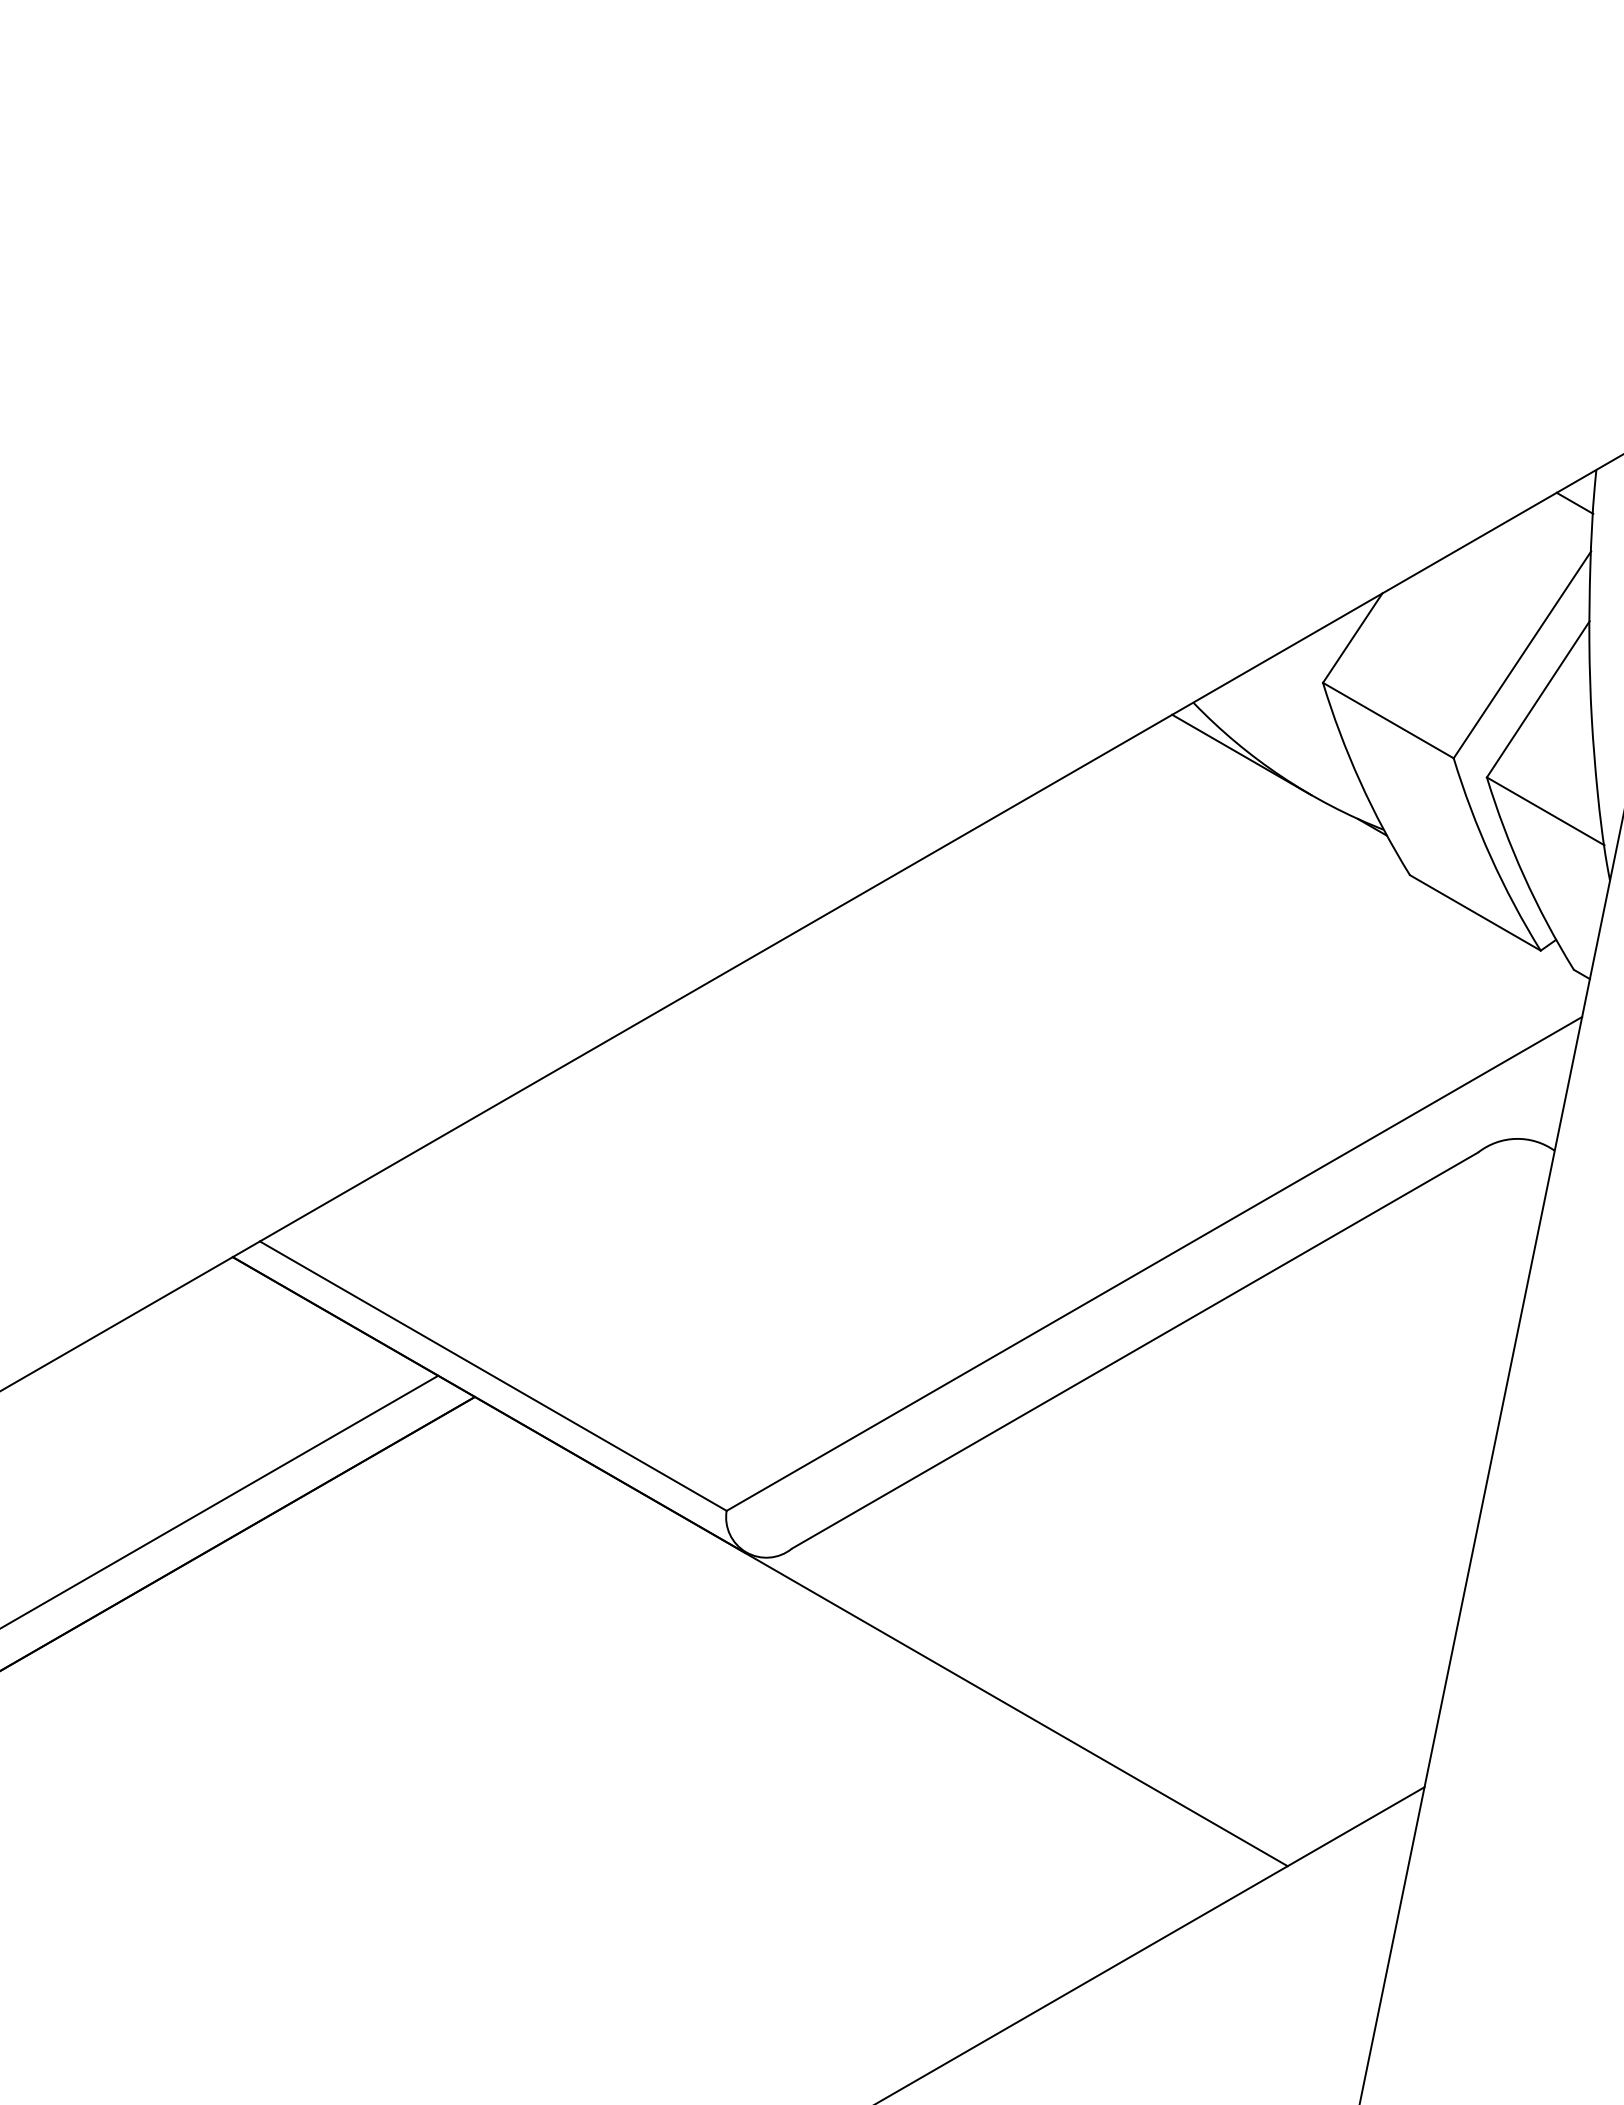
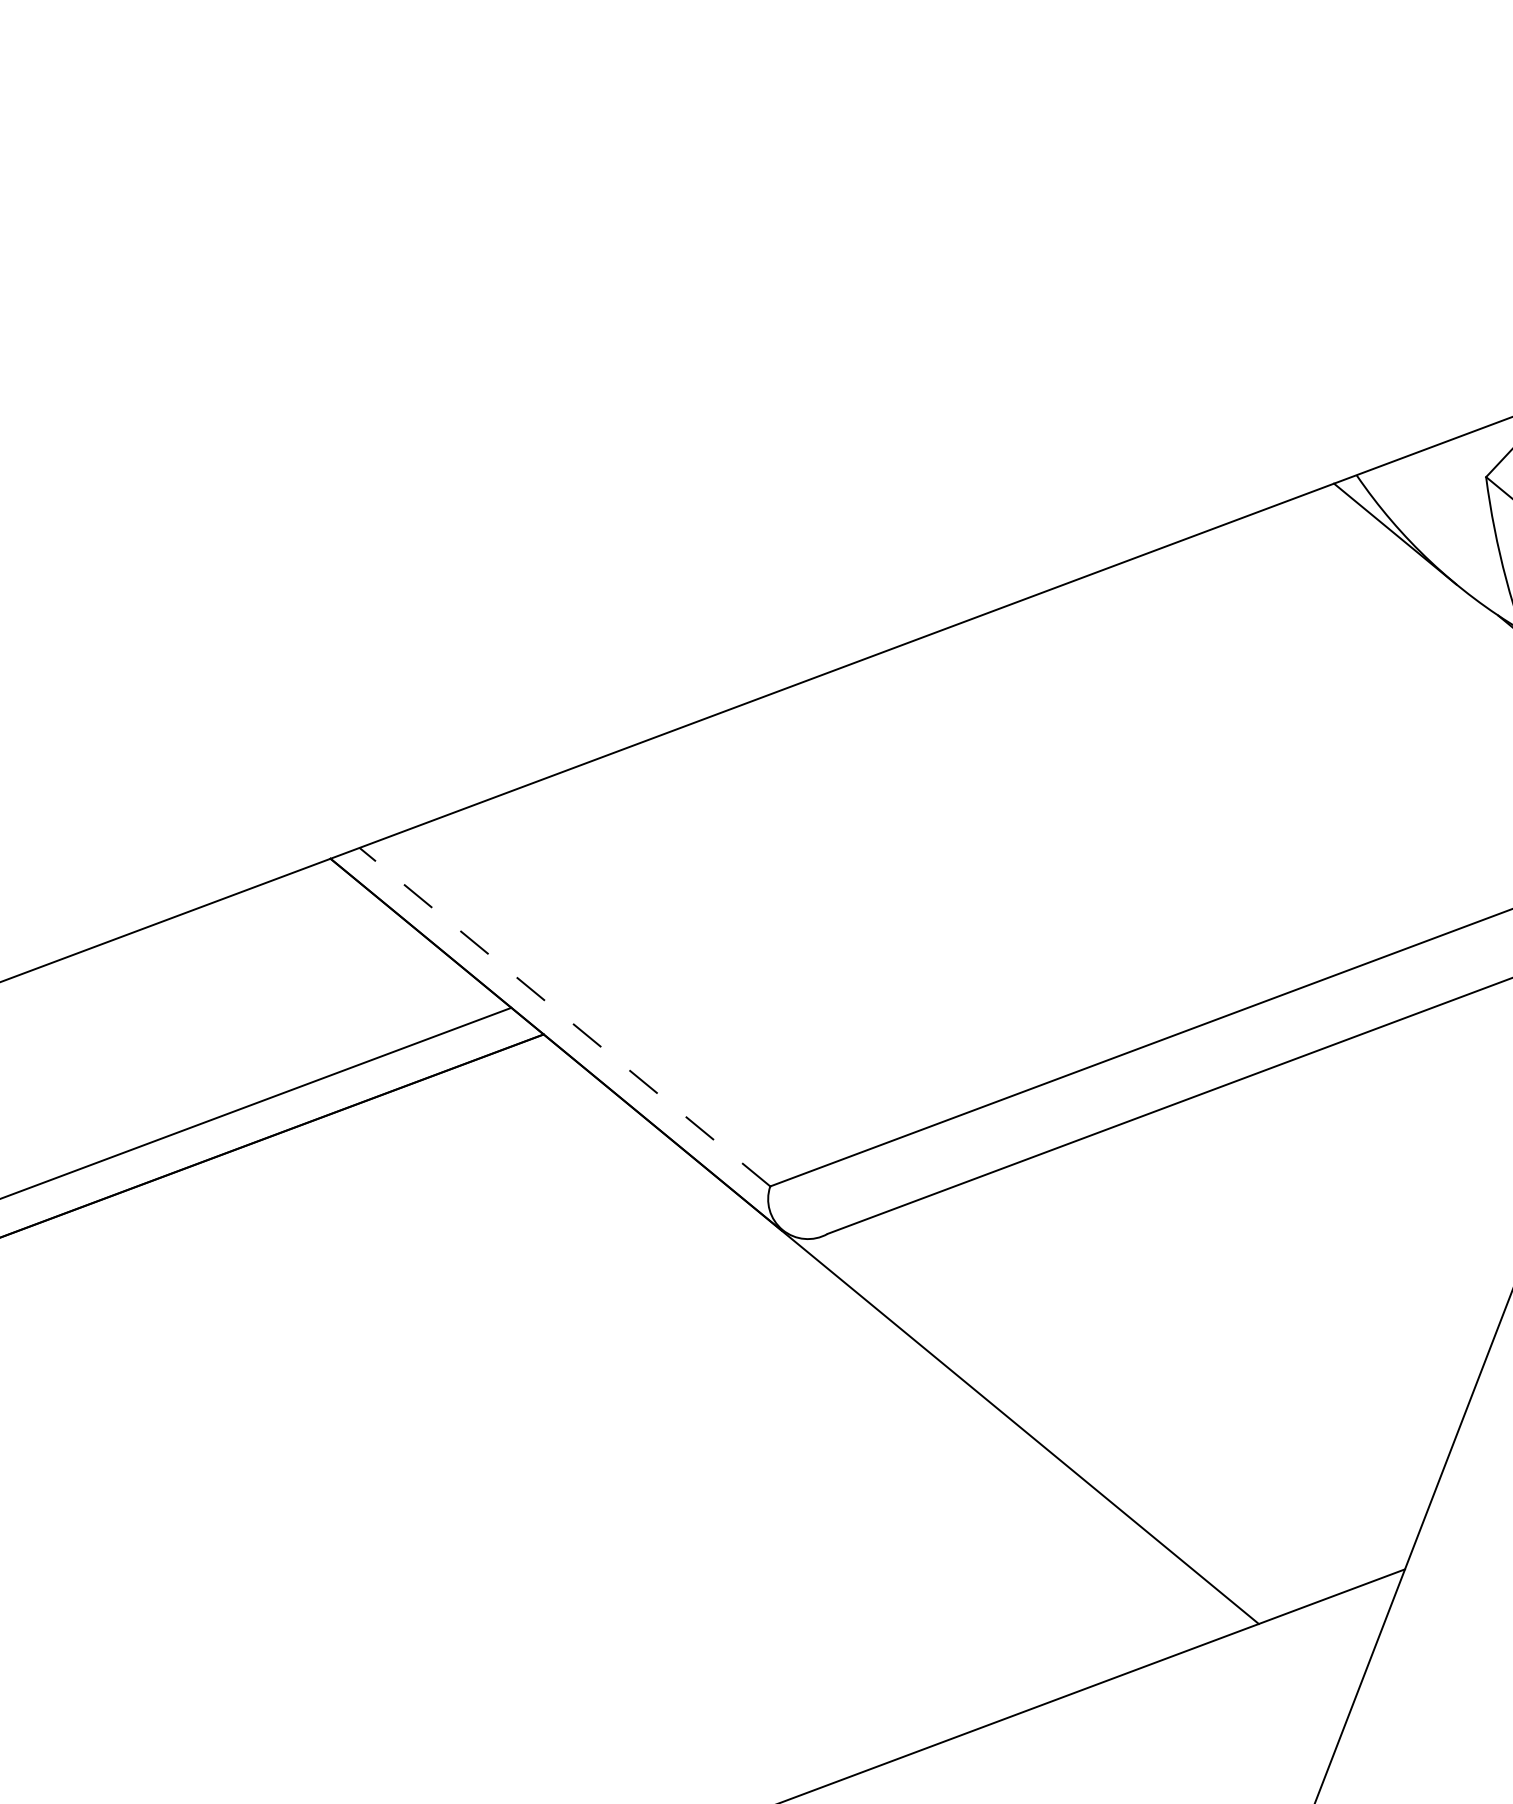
line: (492, 1375) -> (564, 1016), solid -> dashed

